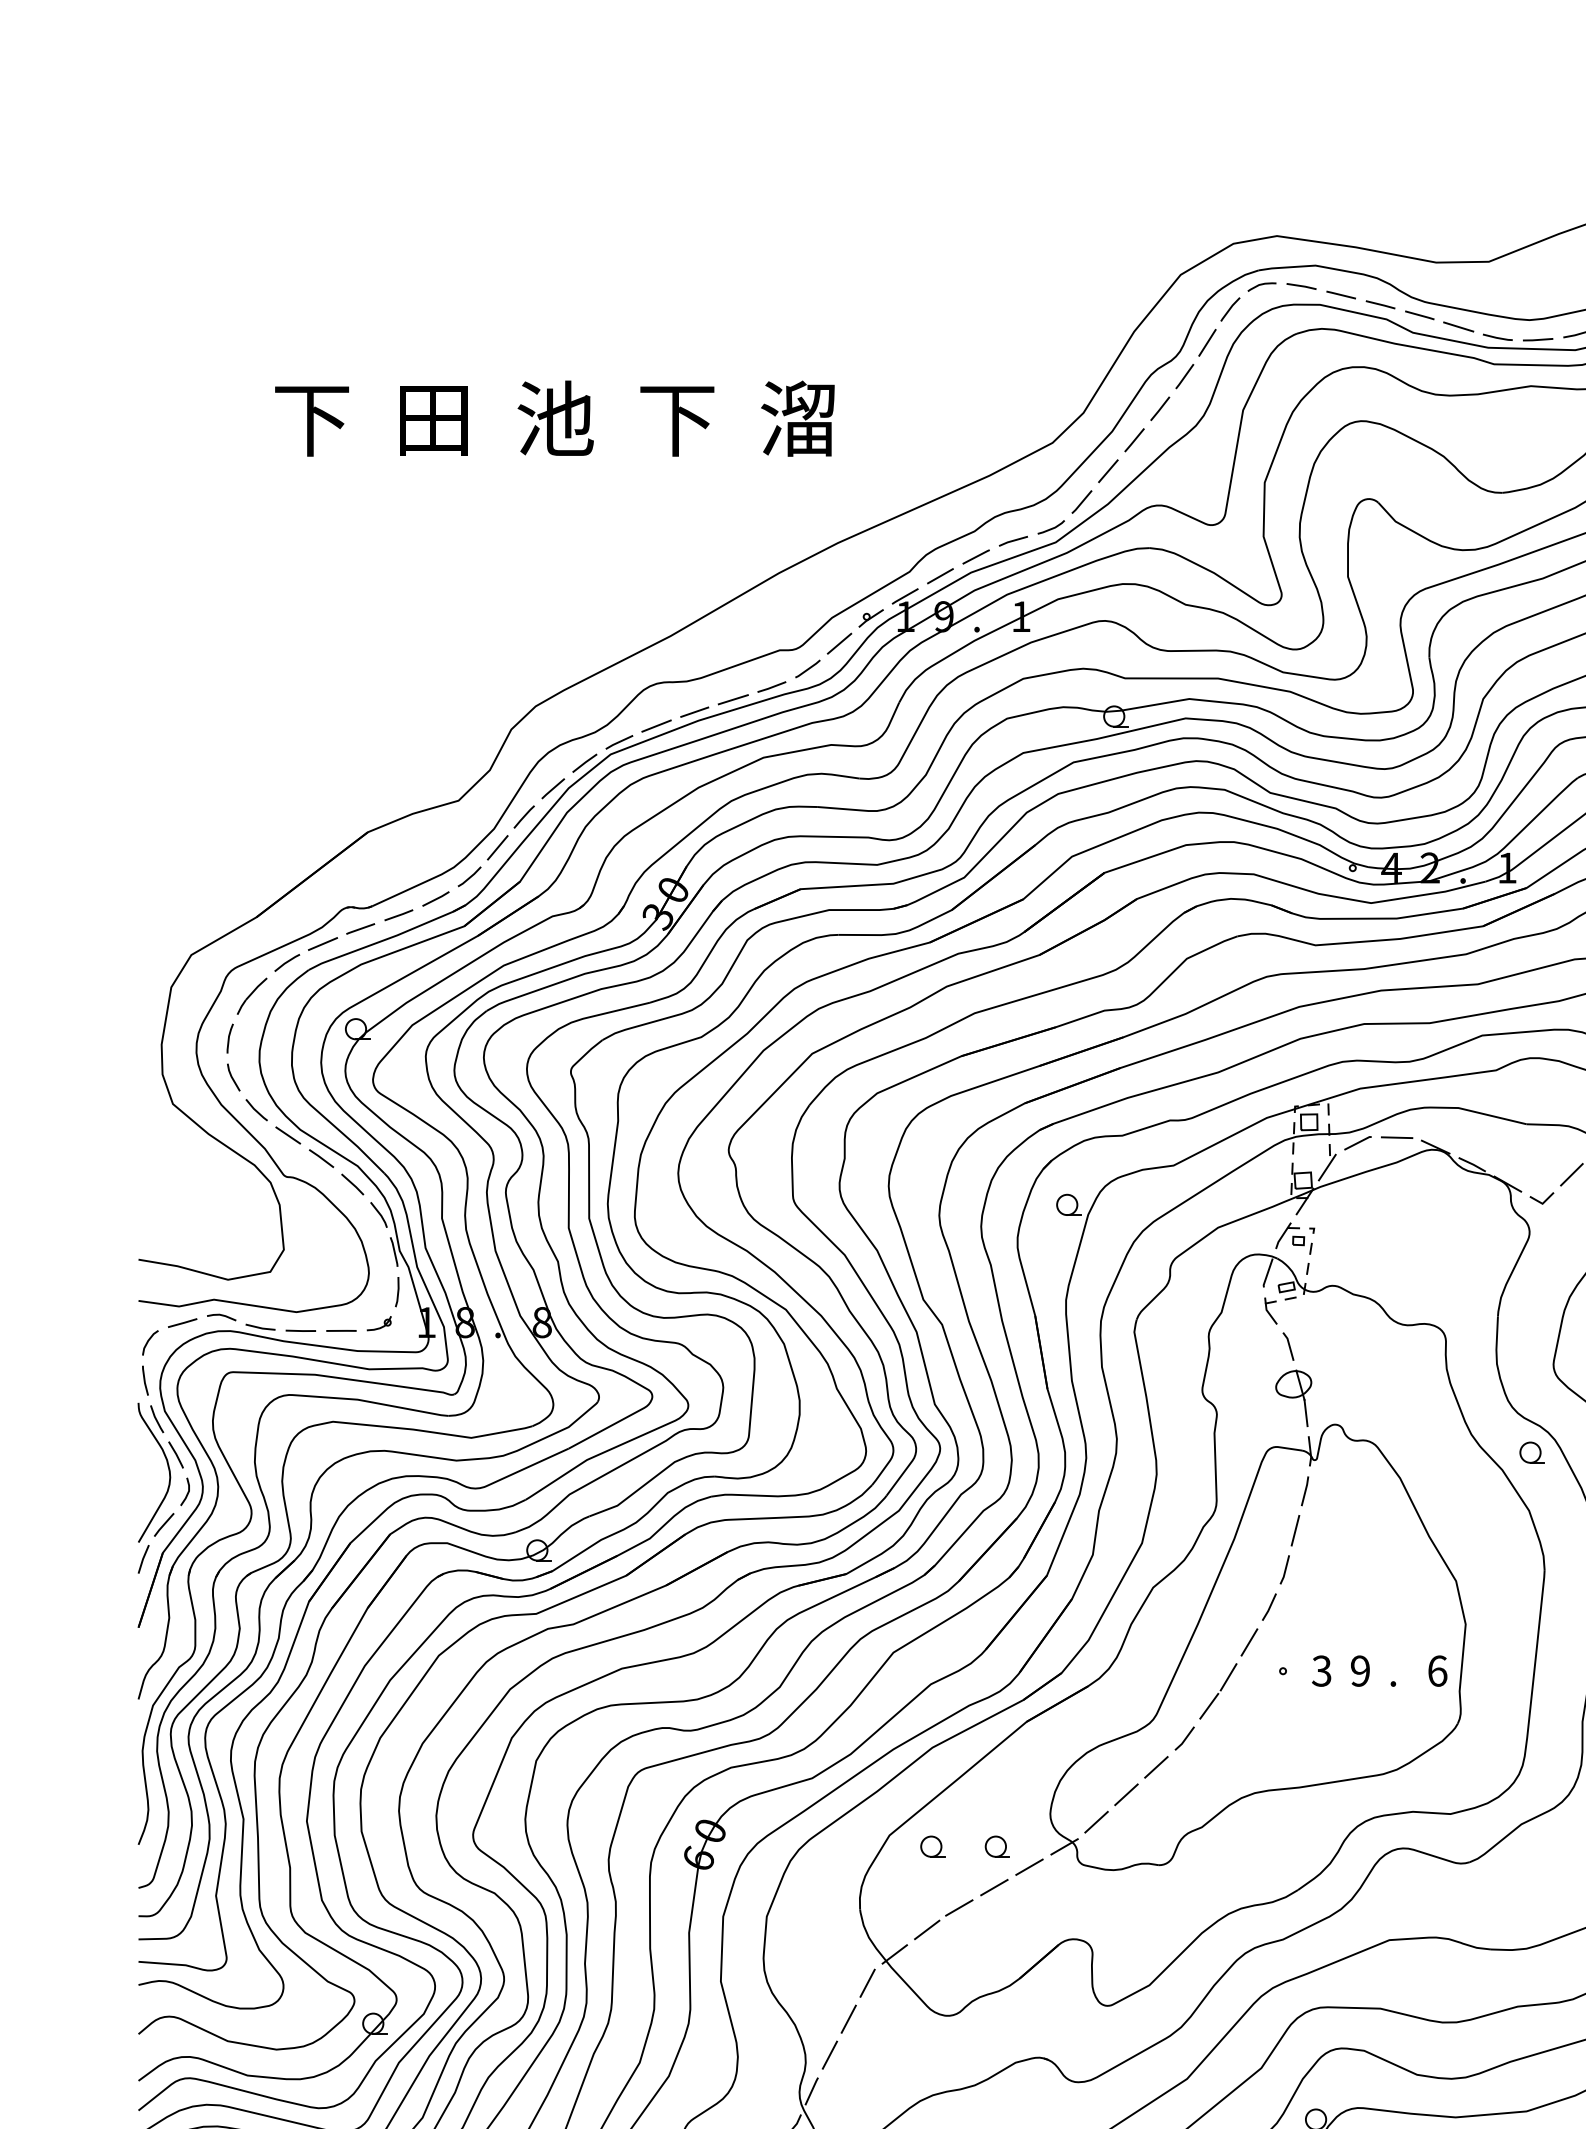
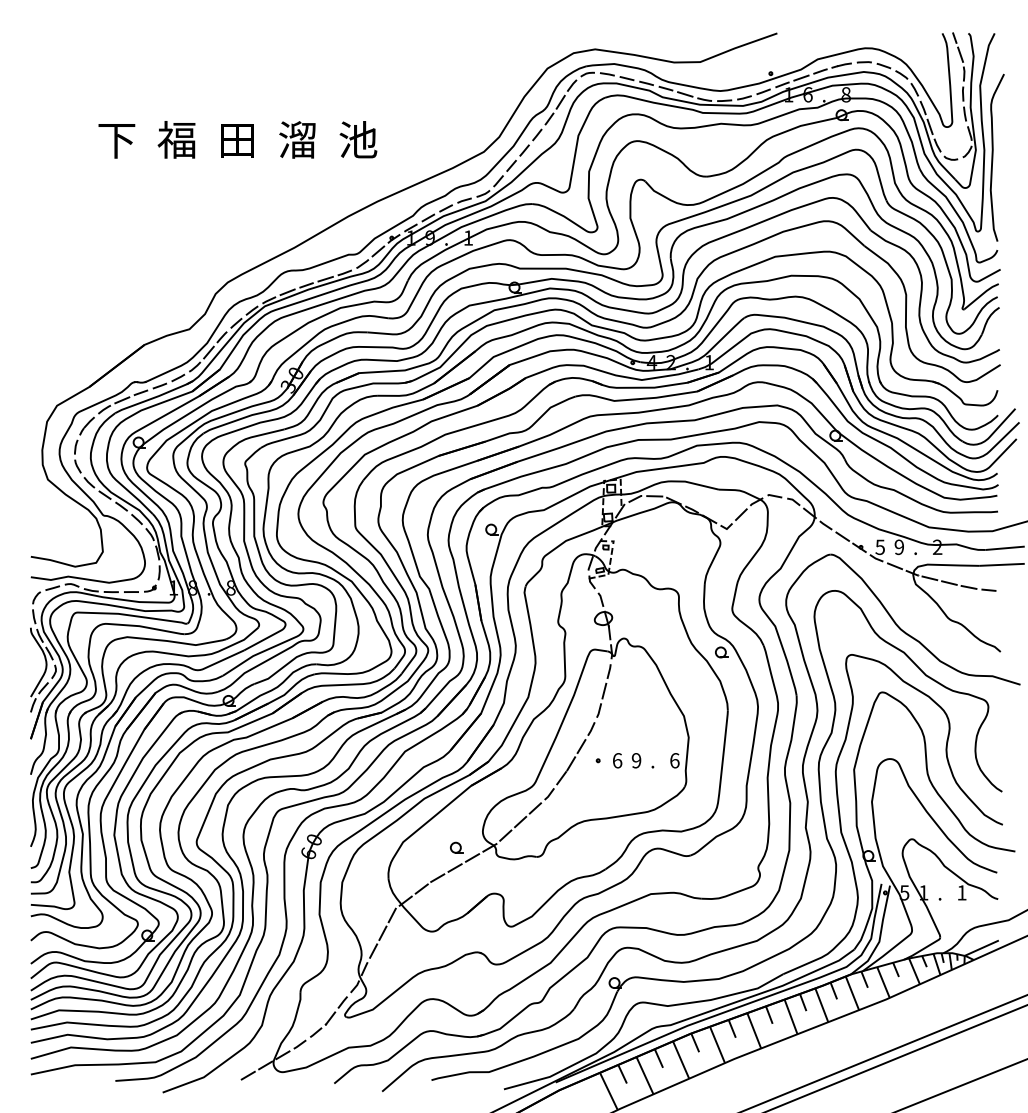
text: (432, 417) -> (176, 139), 田 -> 福
text: (555, 417) -> (237, 139), 池 -> 田
text: (676, 417) -> (297, 139), 下 -> 溜
text: (799, 417) -> (358, 139), 溜 -> 池
text: (1321, 1670) -> (617, 760), 3 -> 6
part: (932, 1846) -> (424, 847), removed

